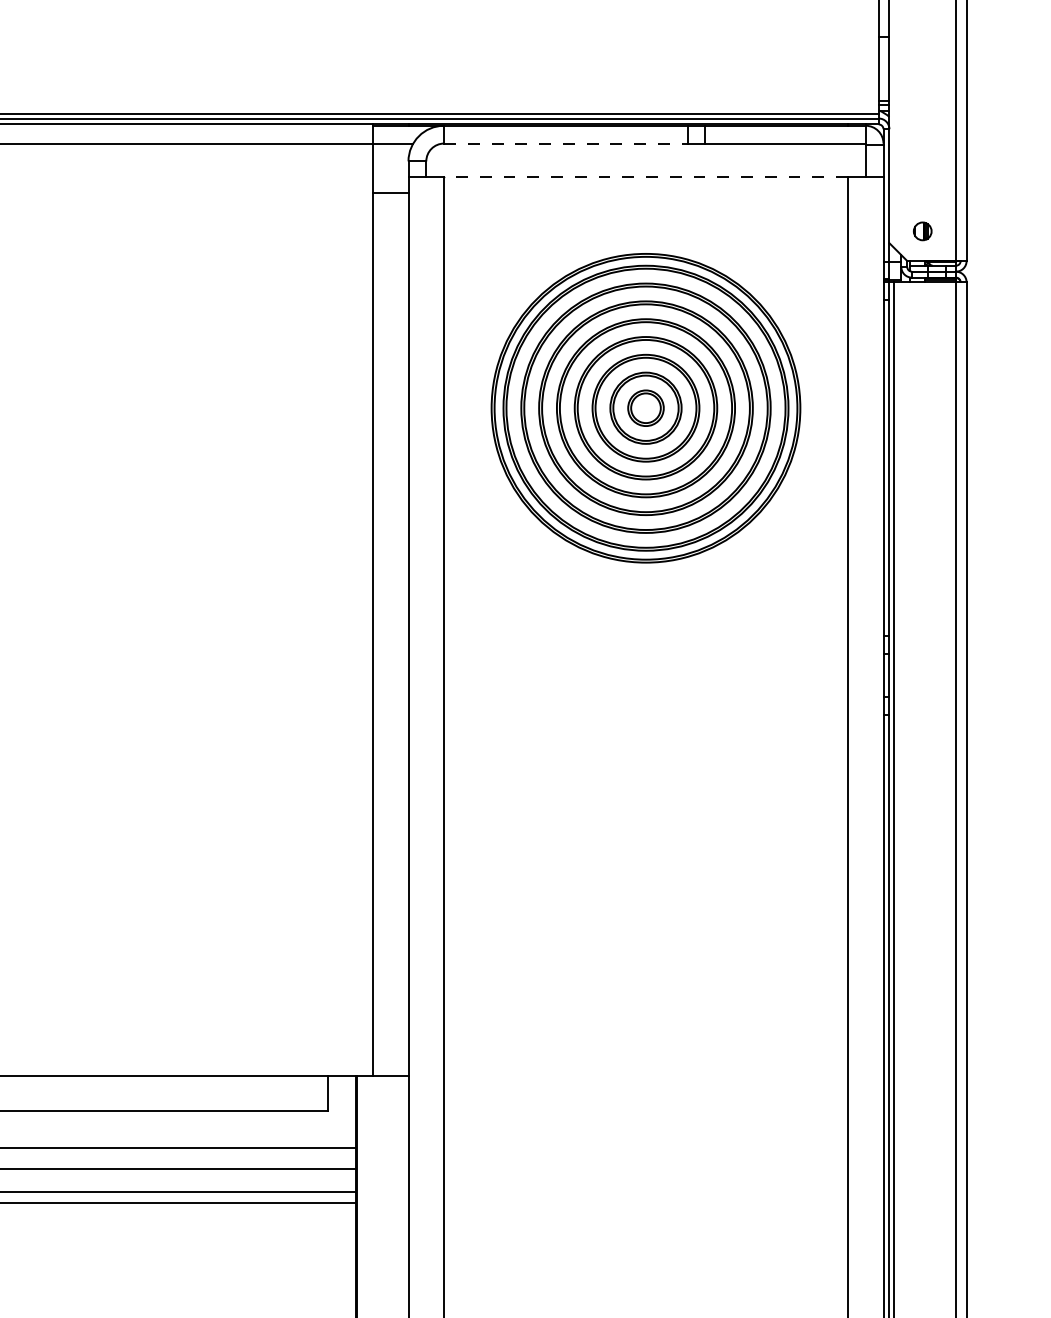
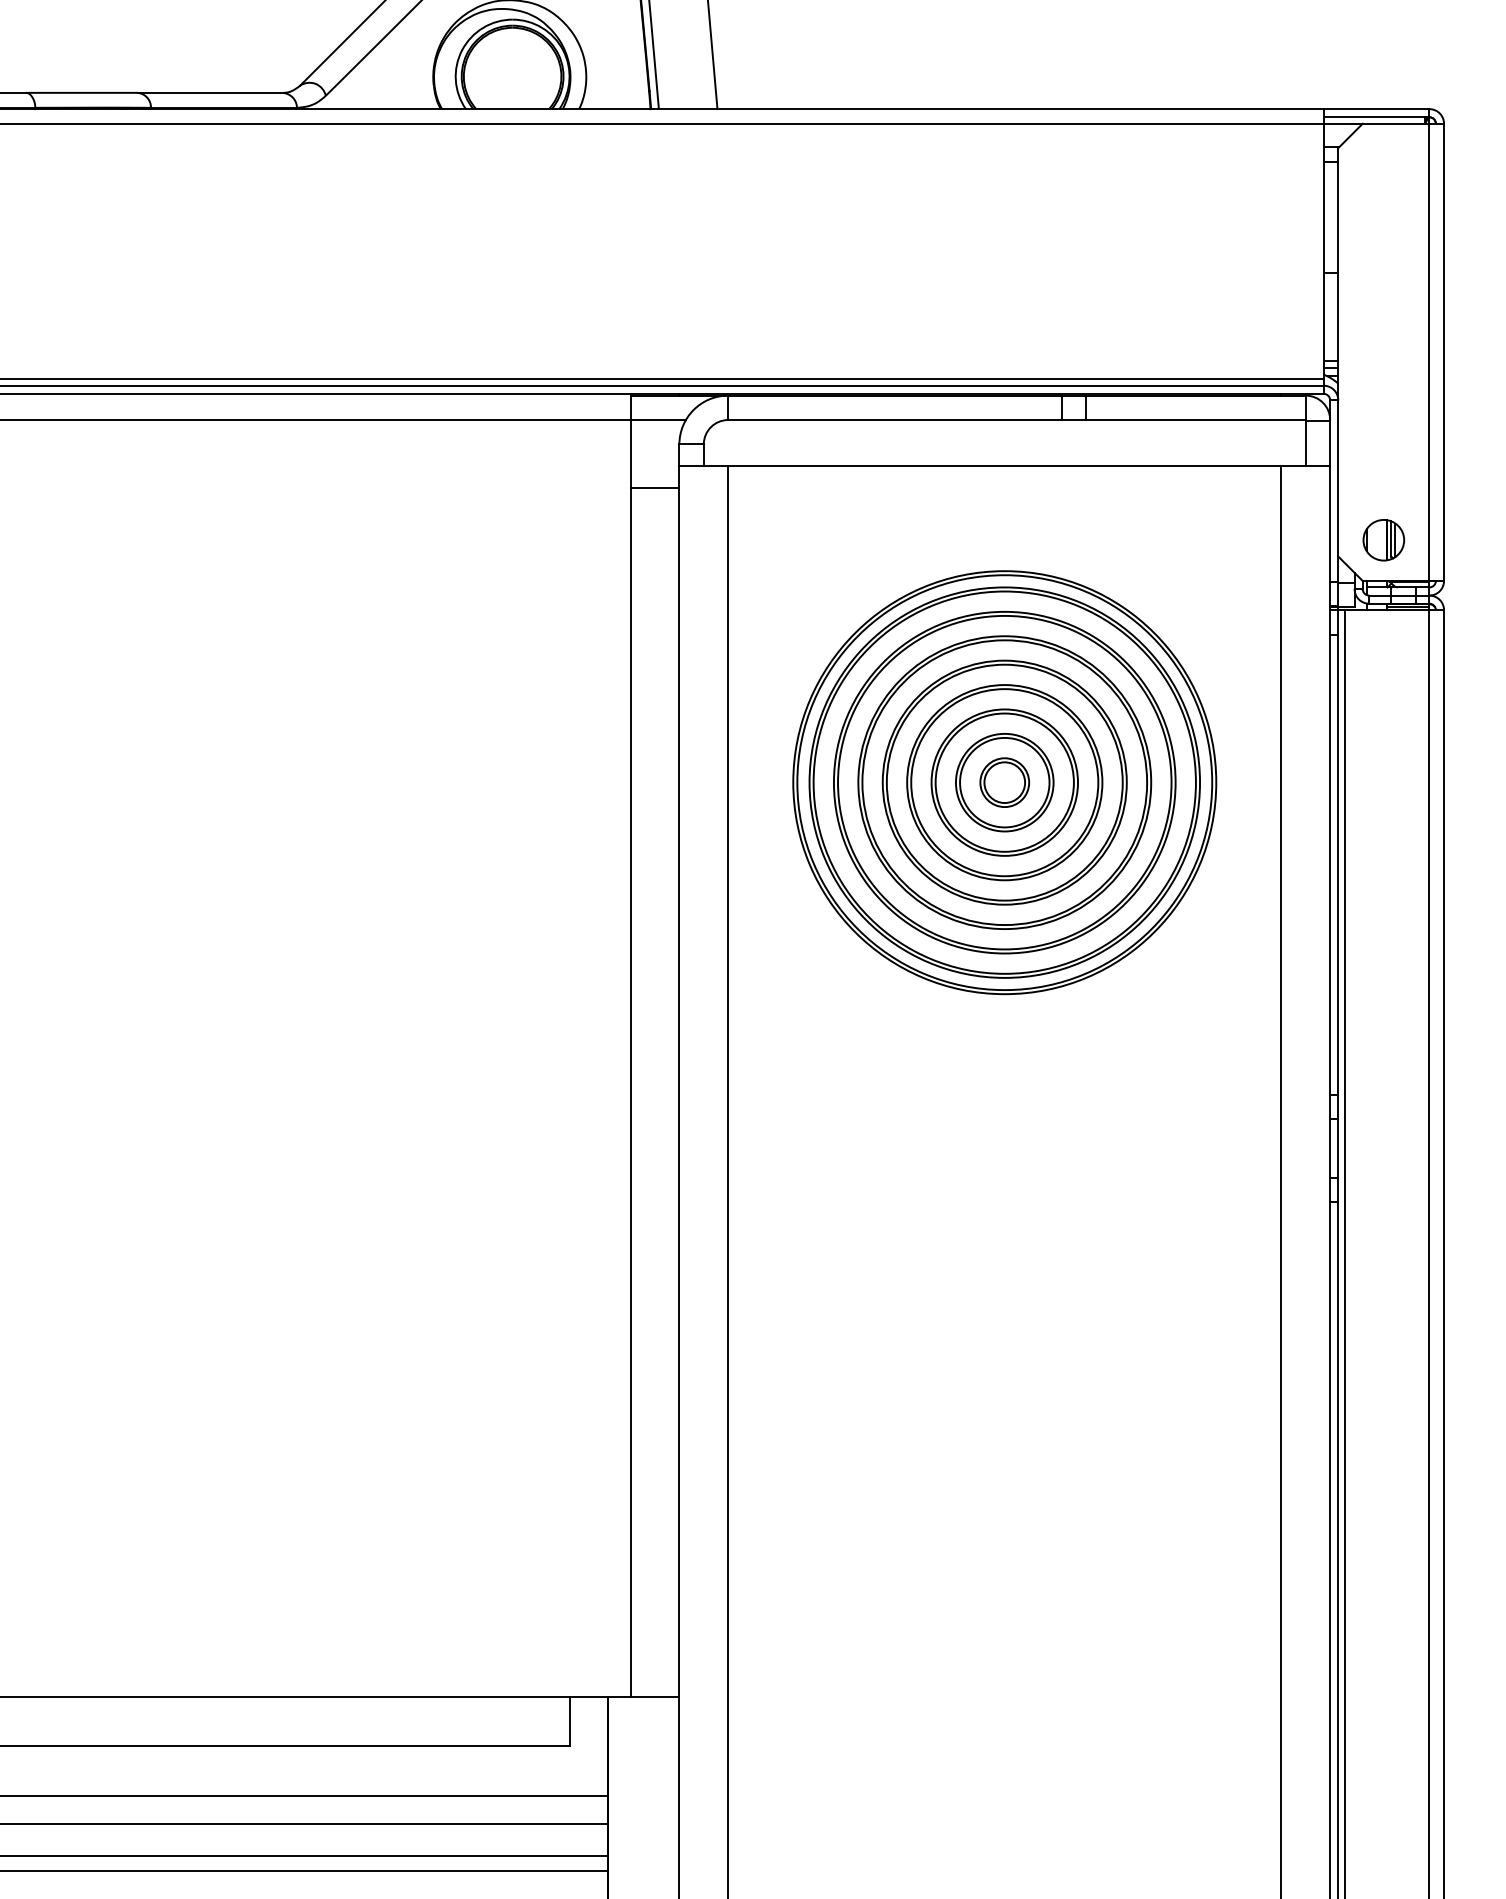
line: (565, 143) -> (894, 420), dashed -> solid
line: (645, 177) -> (1004, 466), dashed -> solid
part: (922, 231) -> (1383, 540), size x1.67

